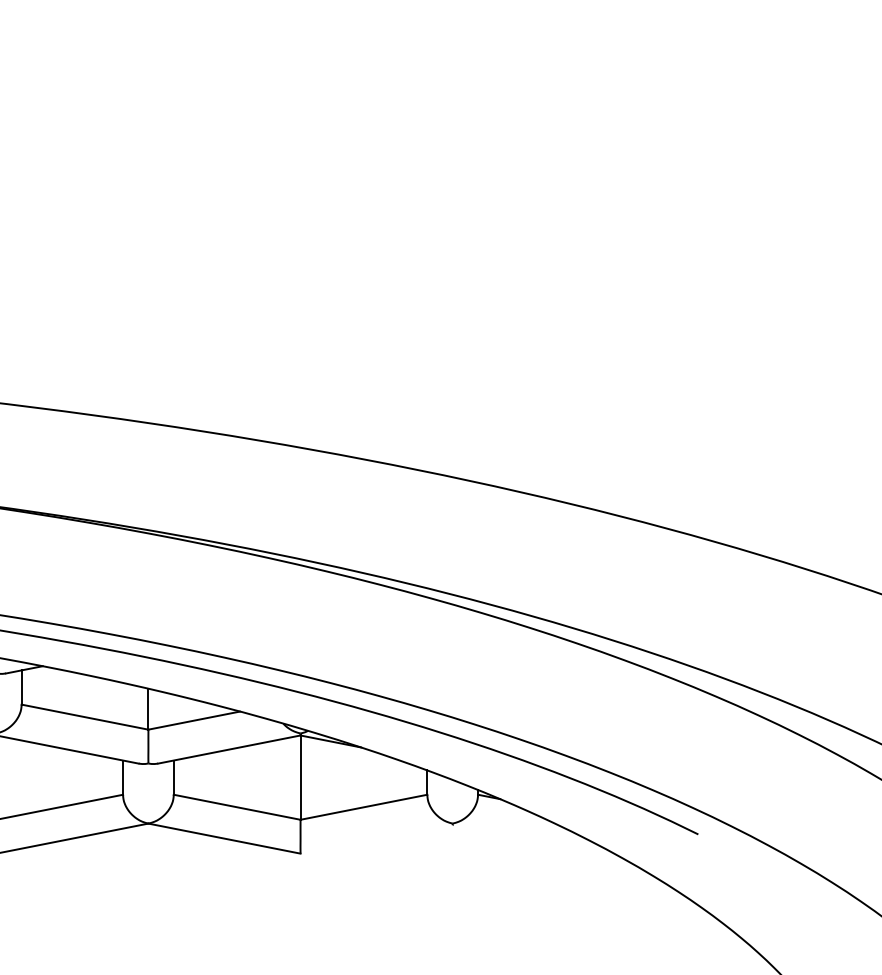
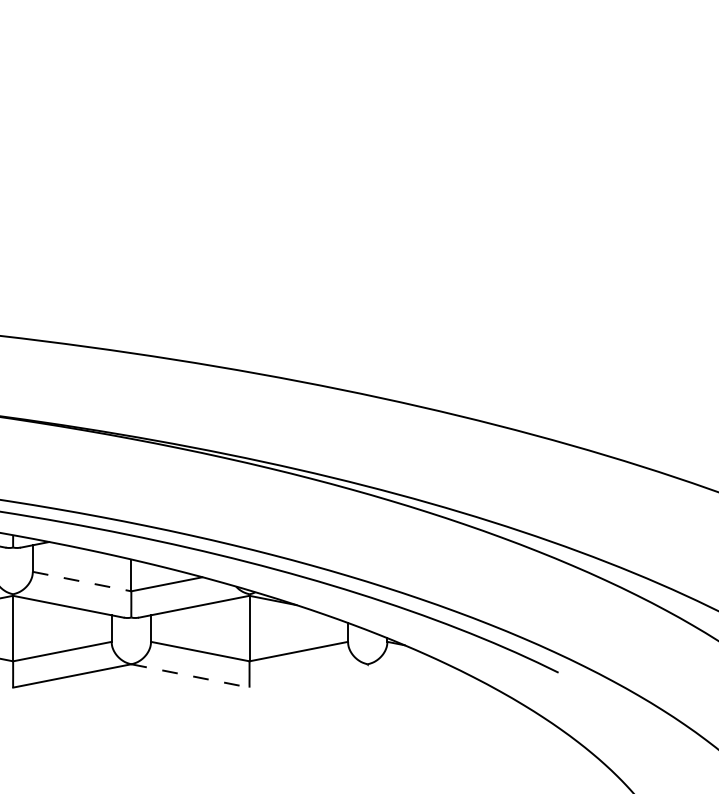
line: (85, 717) -> (82, 581), solid -> dashed
line: (224, 839) -> (190, 676), solid -> dashed

